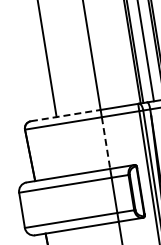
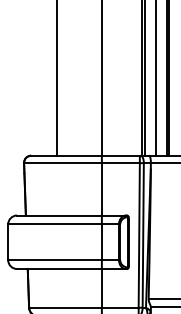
line: (66, 115) -> (67, 155), dashed -> solid
line: (105, 143) -> (101, 189), dashed -> solid

